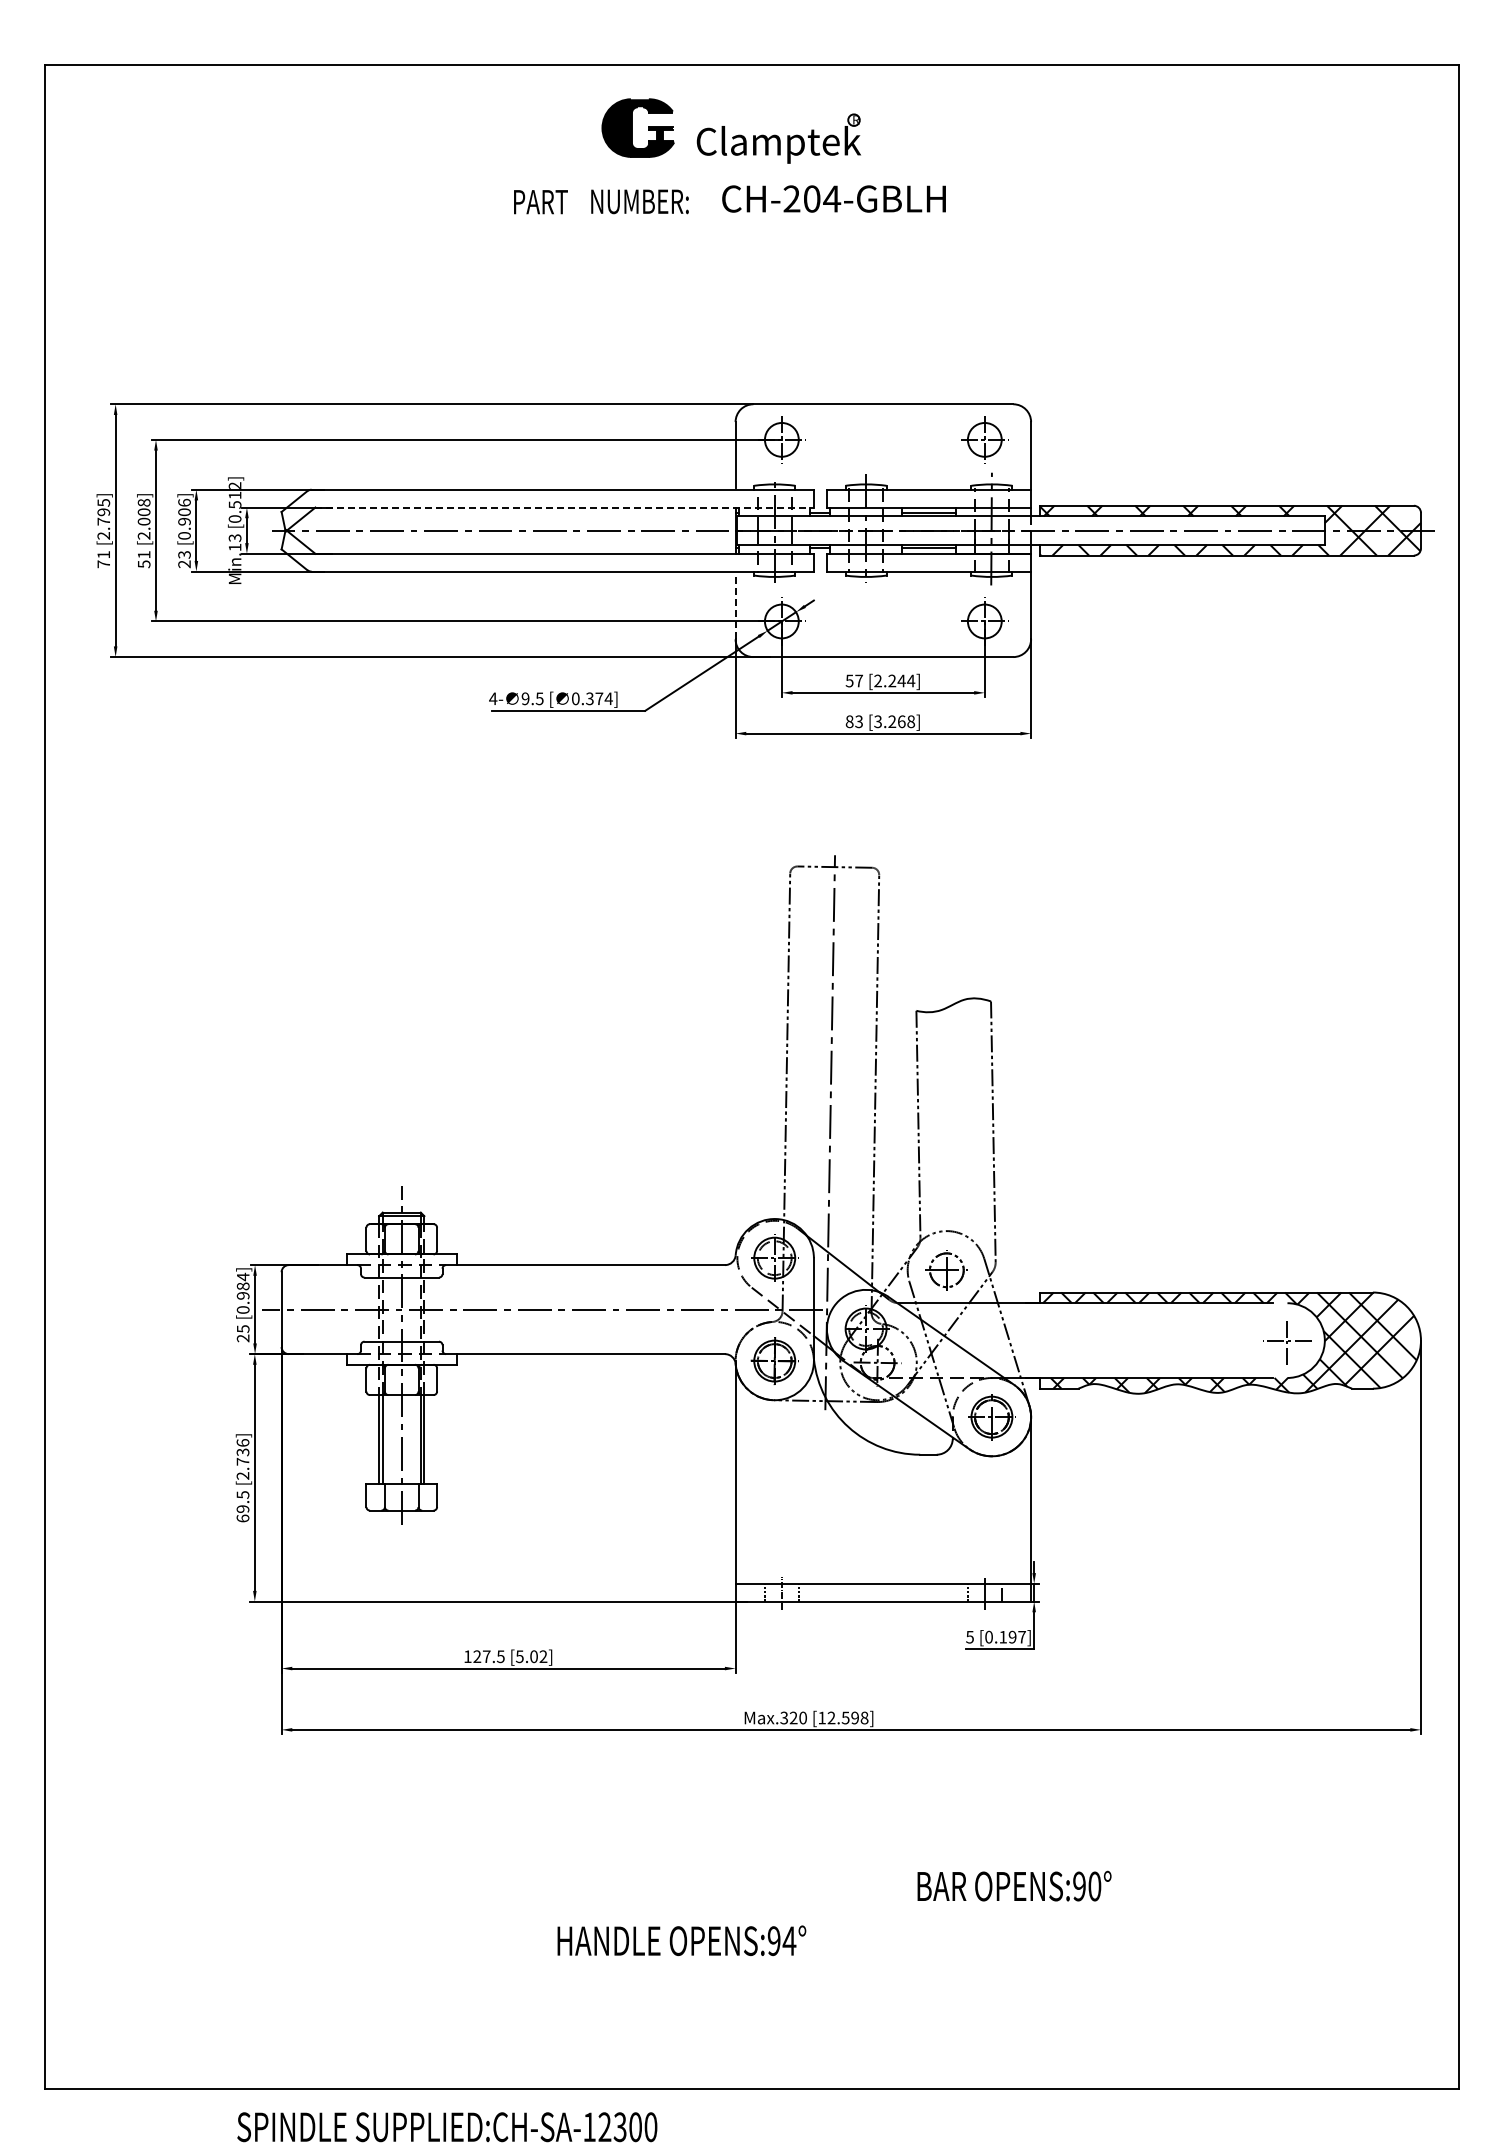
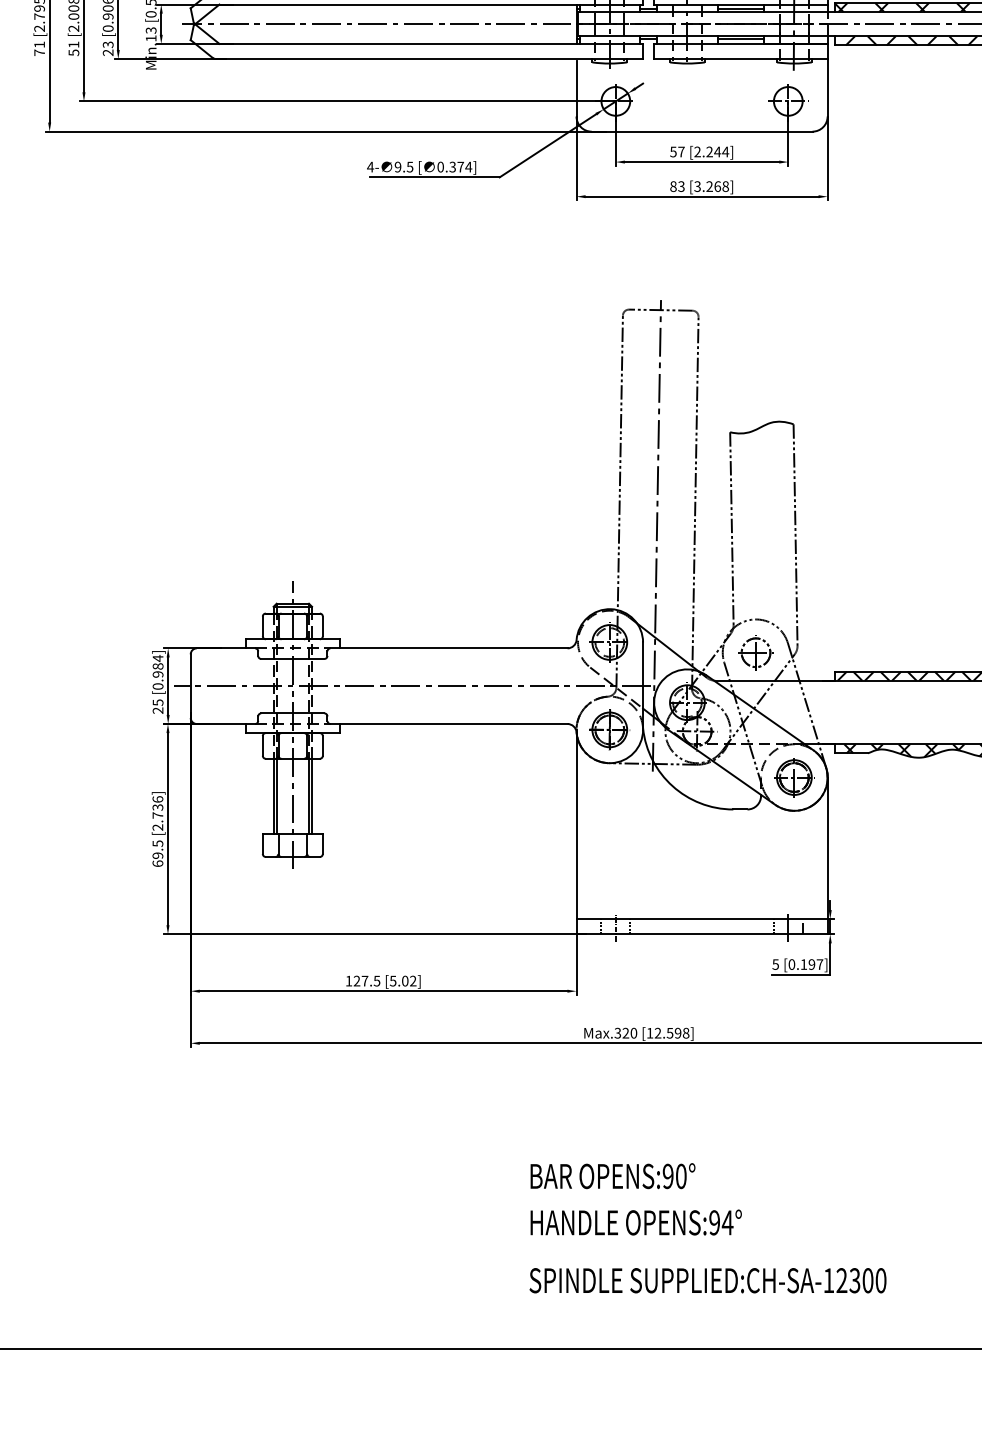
line: (565, 507) -> (431, 4), dashed -> solid
line: (735, 606) -> (576, 88), dashed -> solid
text: (1014, 1885) -> (612, 1175), moved
text: (681, 1940) -> (635, 1222), moved
text: (447, 2127) -> (708, 1280), moved

